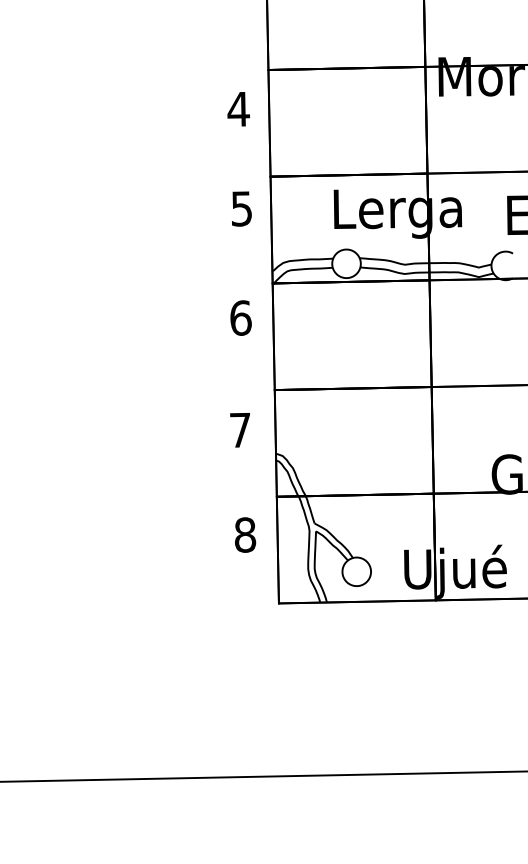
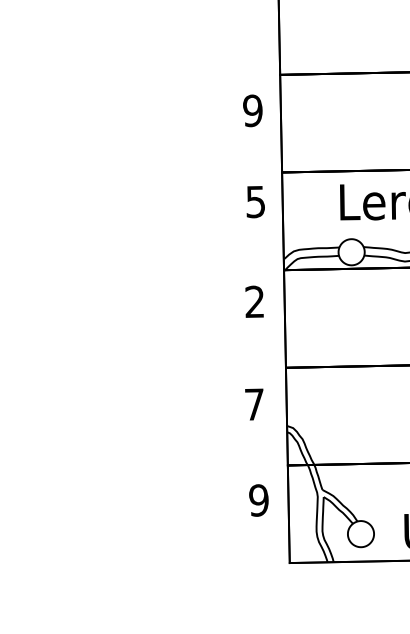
text: (238, 109) -> (252, 111), 4 -> 9
text: (240, 317) -> (254, 301), 6 -> 2
text: (245, 534) -> (259, 499), 8 -> 9

